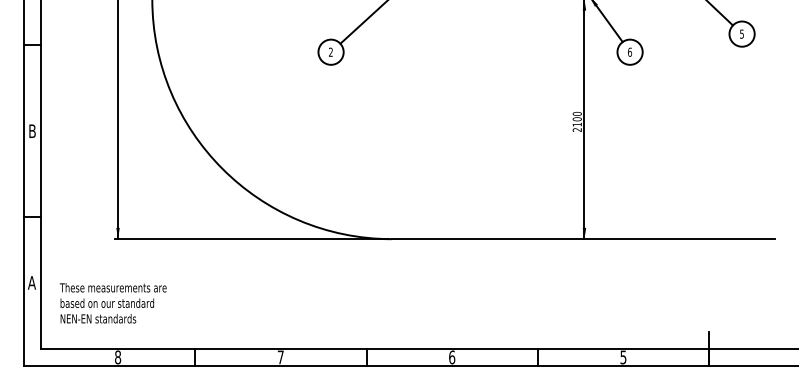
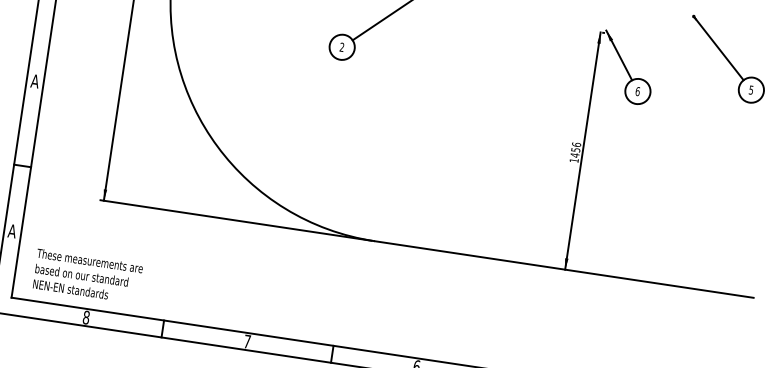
text: (576, 121) -> (574, 152), 2100 -> 1456
text: (32, 130) -> (35, 80), B -> A
text: (112, 303) -> (86, 276), moved

